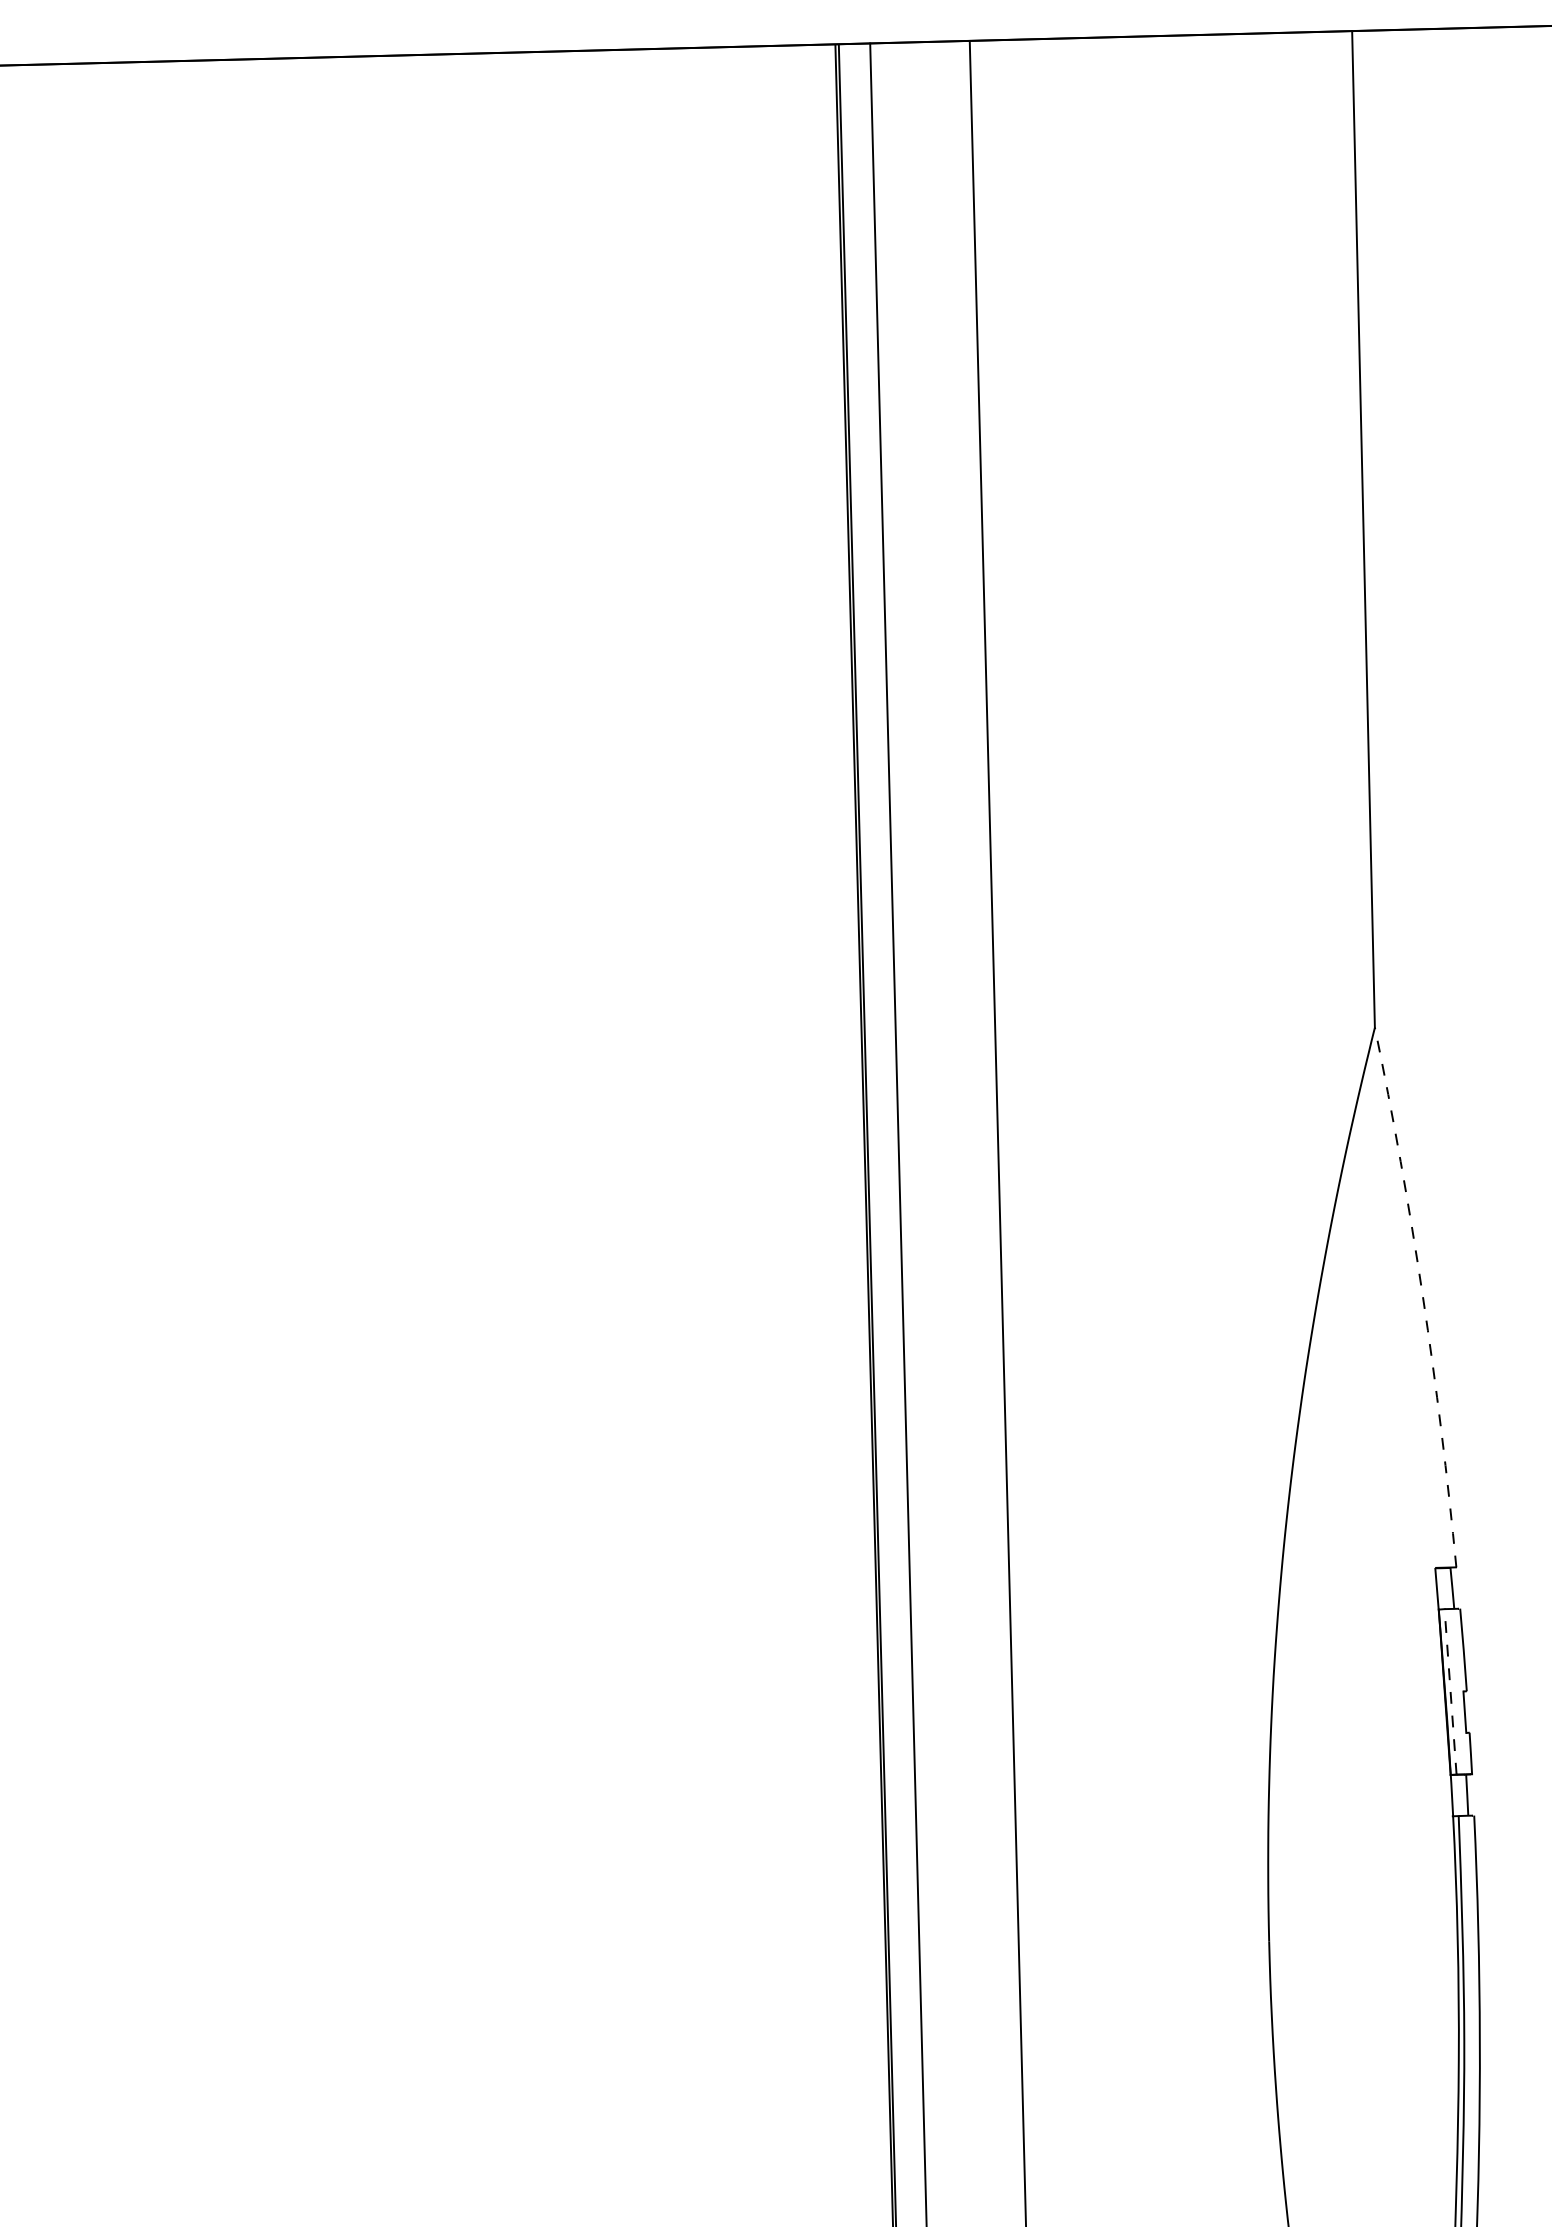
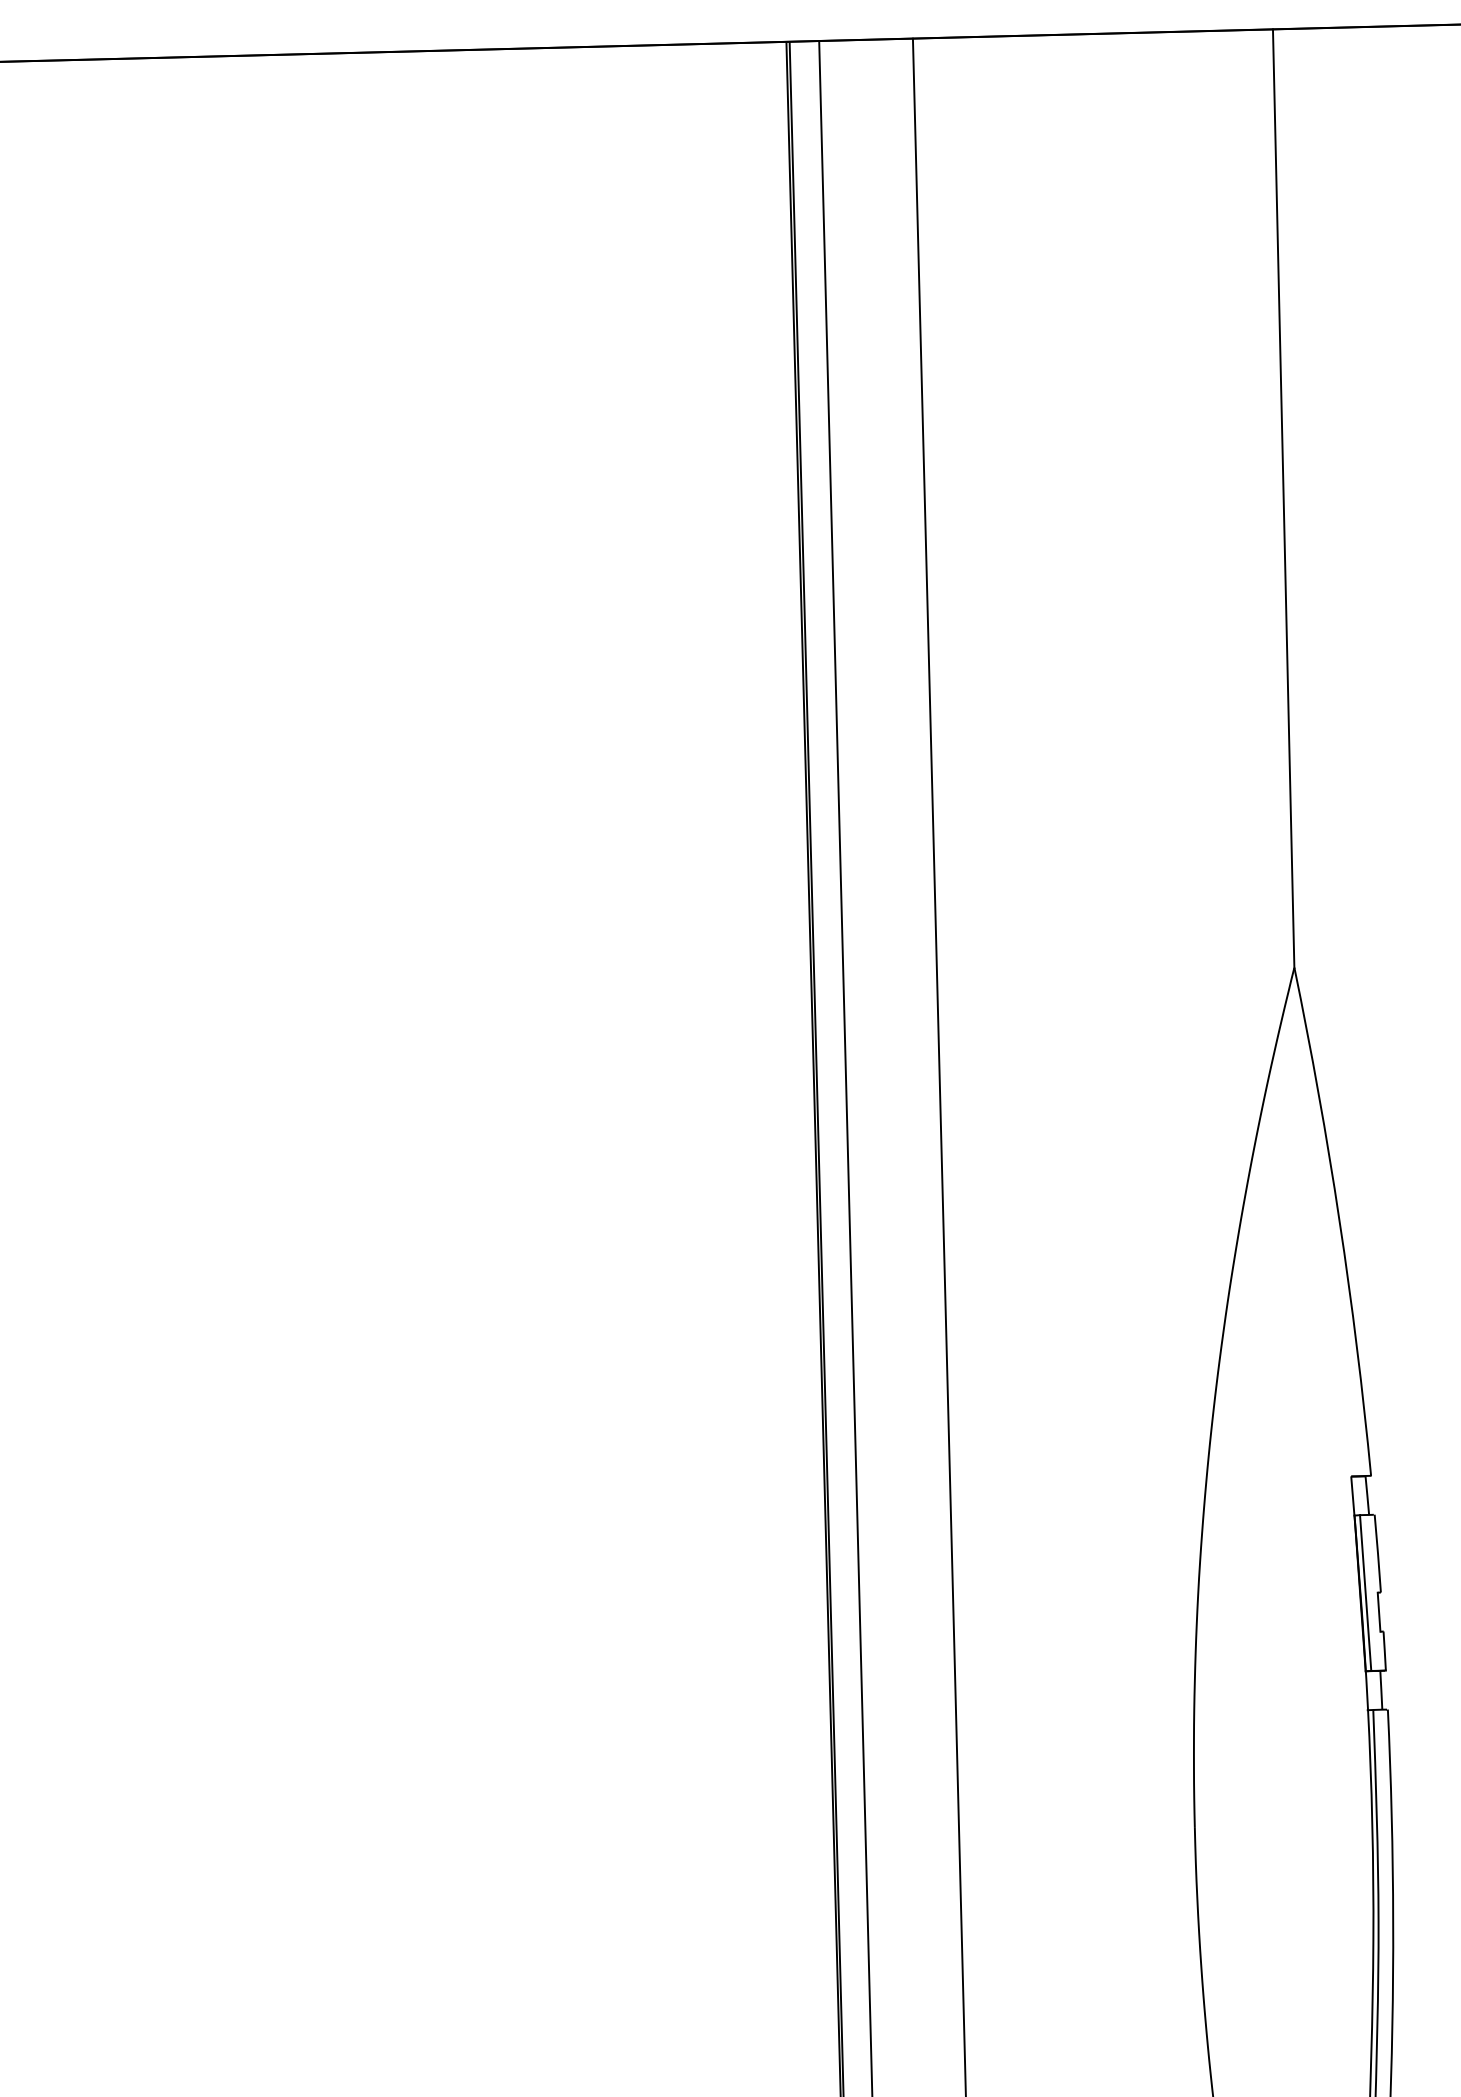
arc: (1422, 1296) -> (1339, 1220), dashed -> solid
line: (1450, 1691) -> (1365, 1592), dashed -> solid

